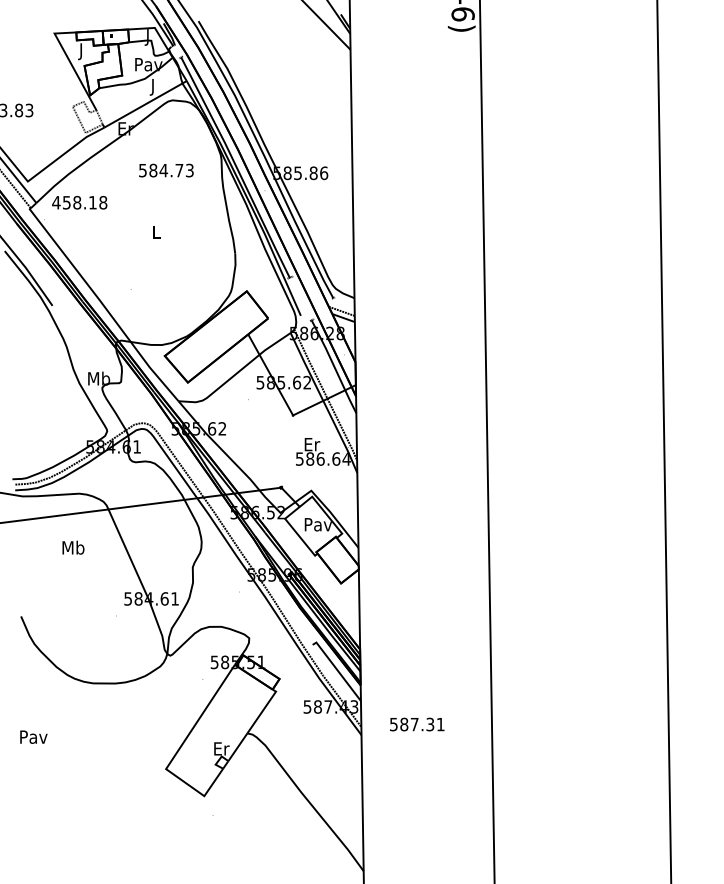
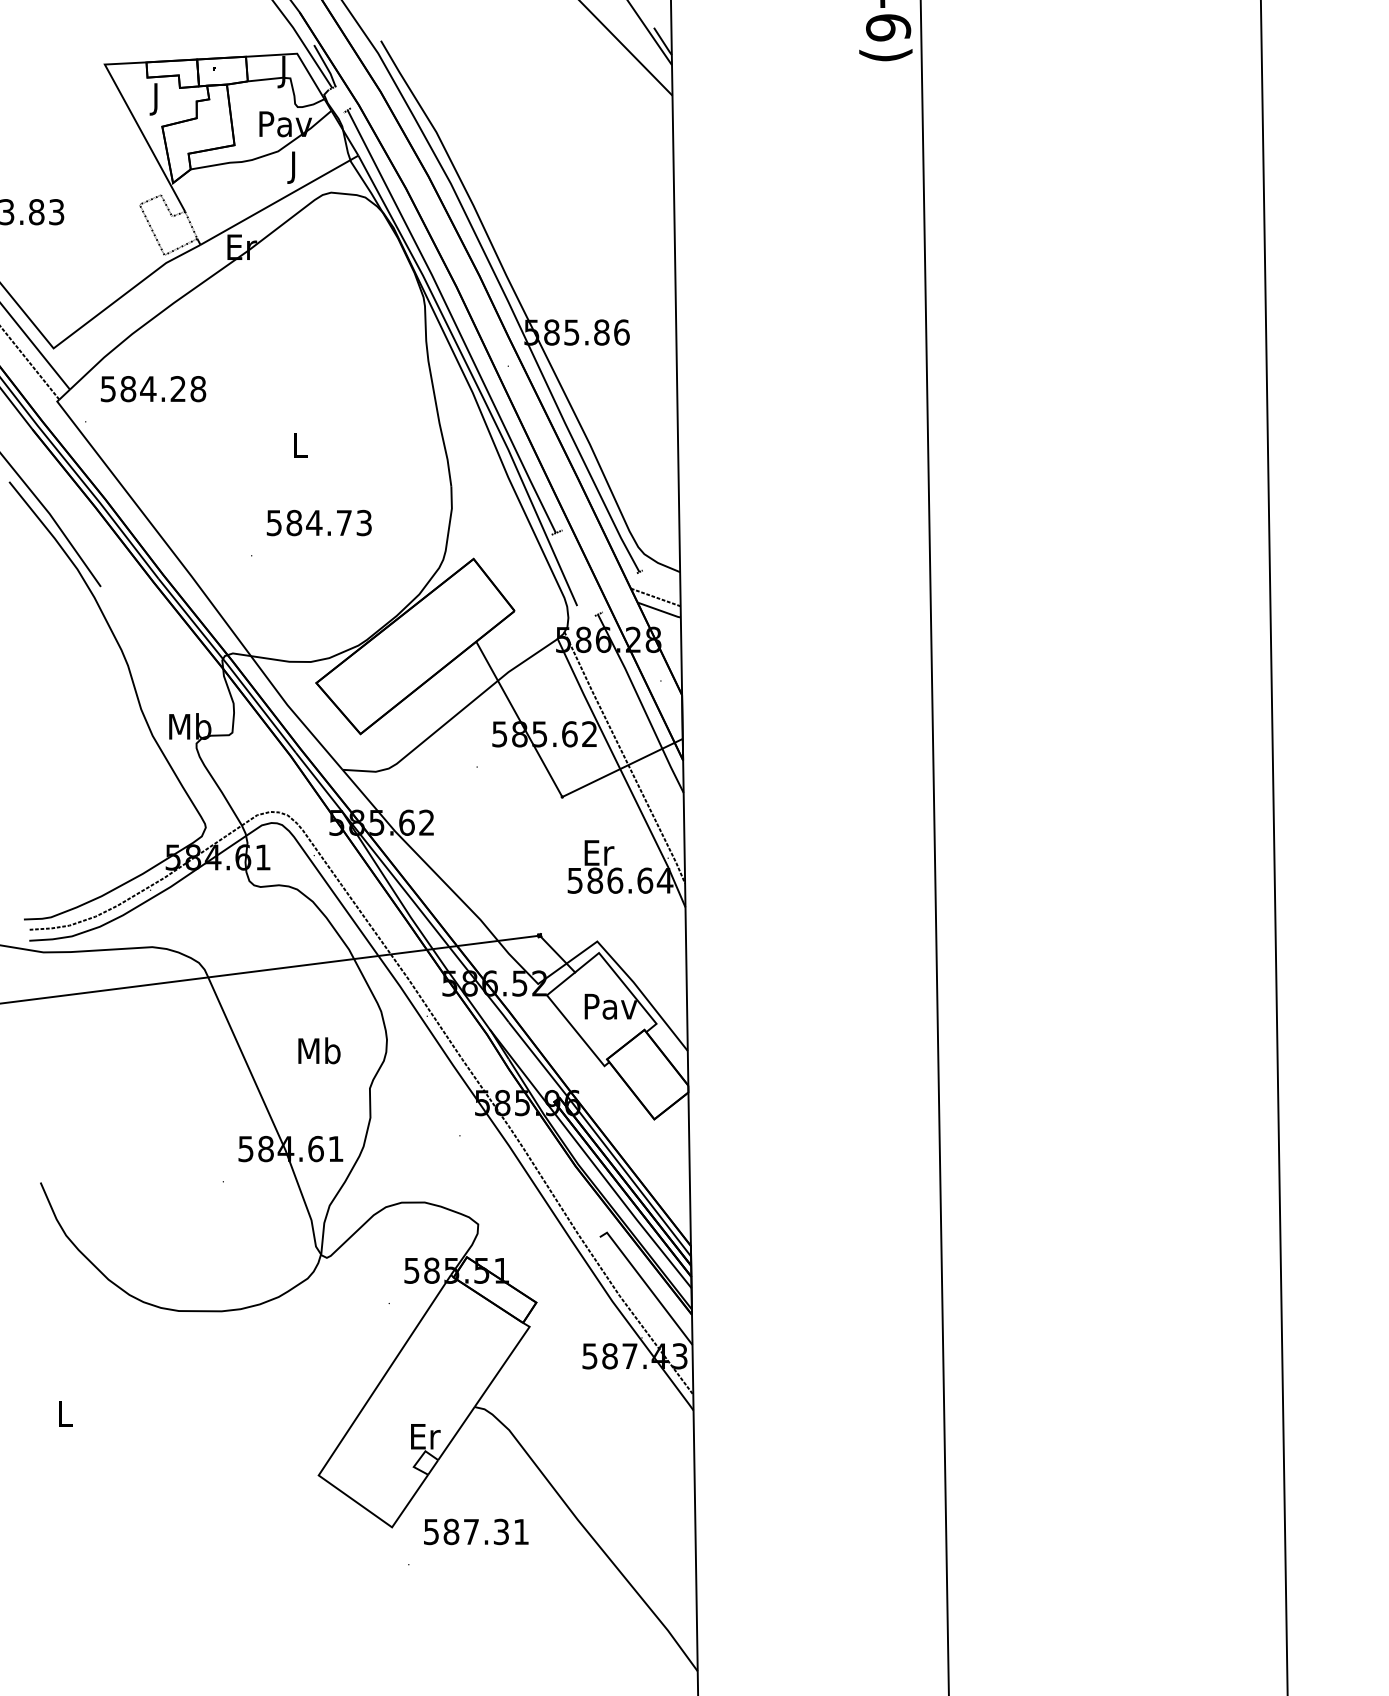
text: (166, 170) -> (319, 522), moved
text: (74, 202) -> (143, 388), 458.18 -> 584.28
text: (73, 547) -> (319, 1050), moved
text: (417, 724) -> (476, 1531), moved
text: (33, 736) -> (64, 1412), Pav -> L

